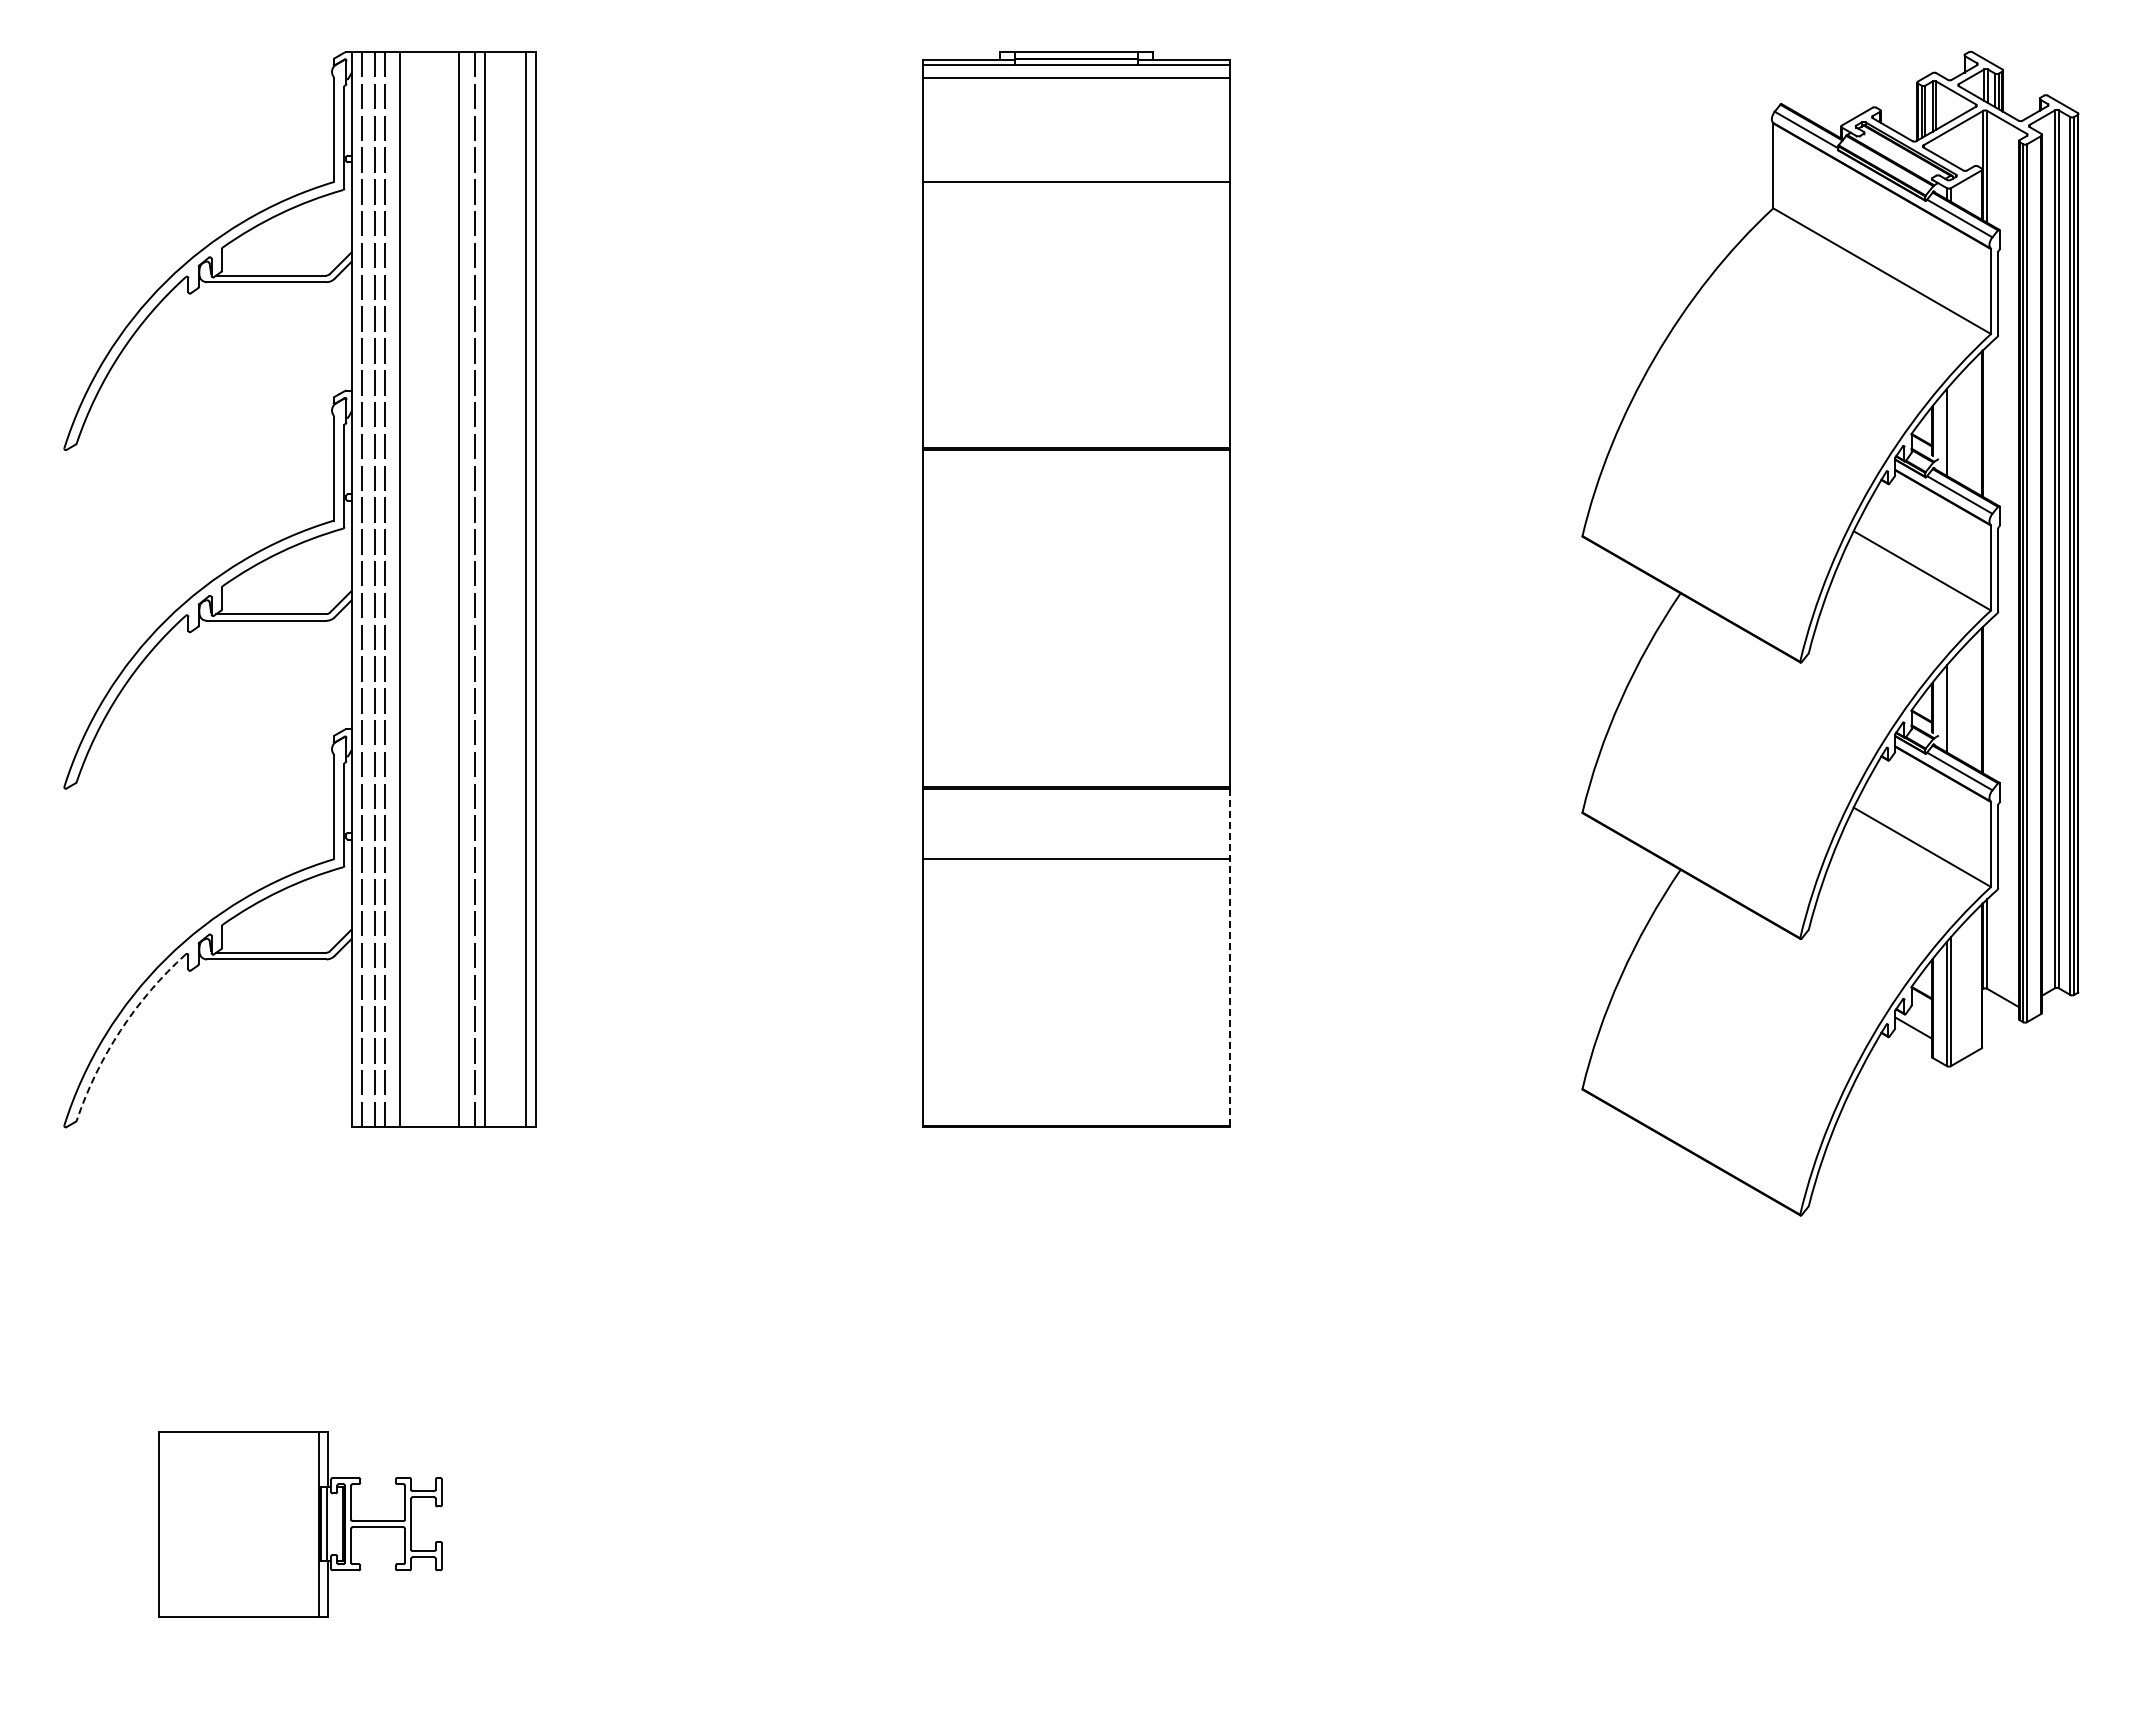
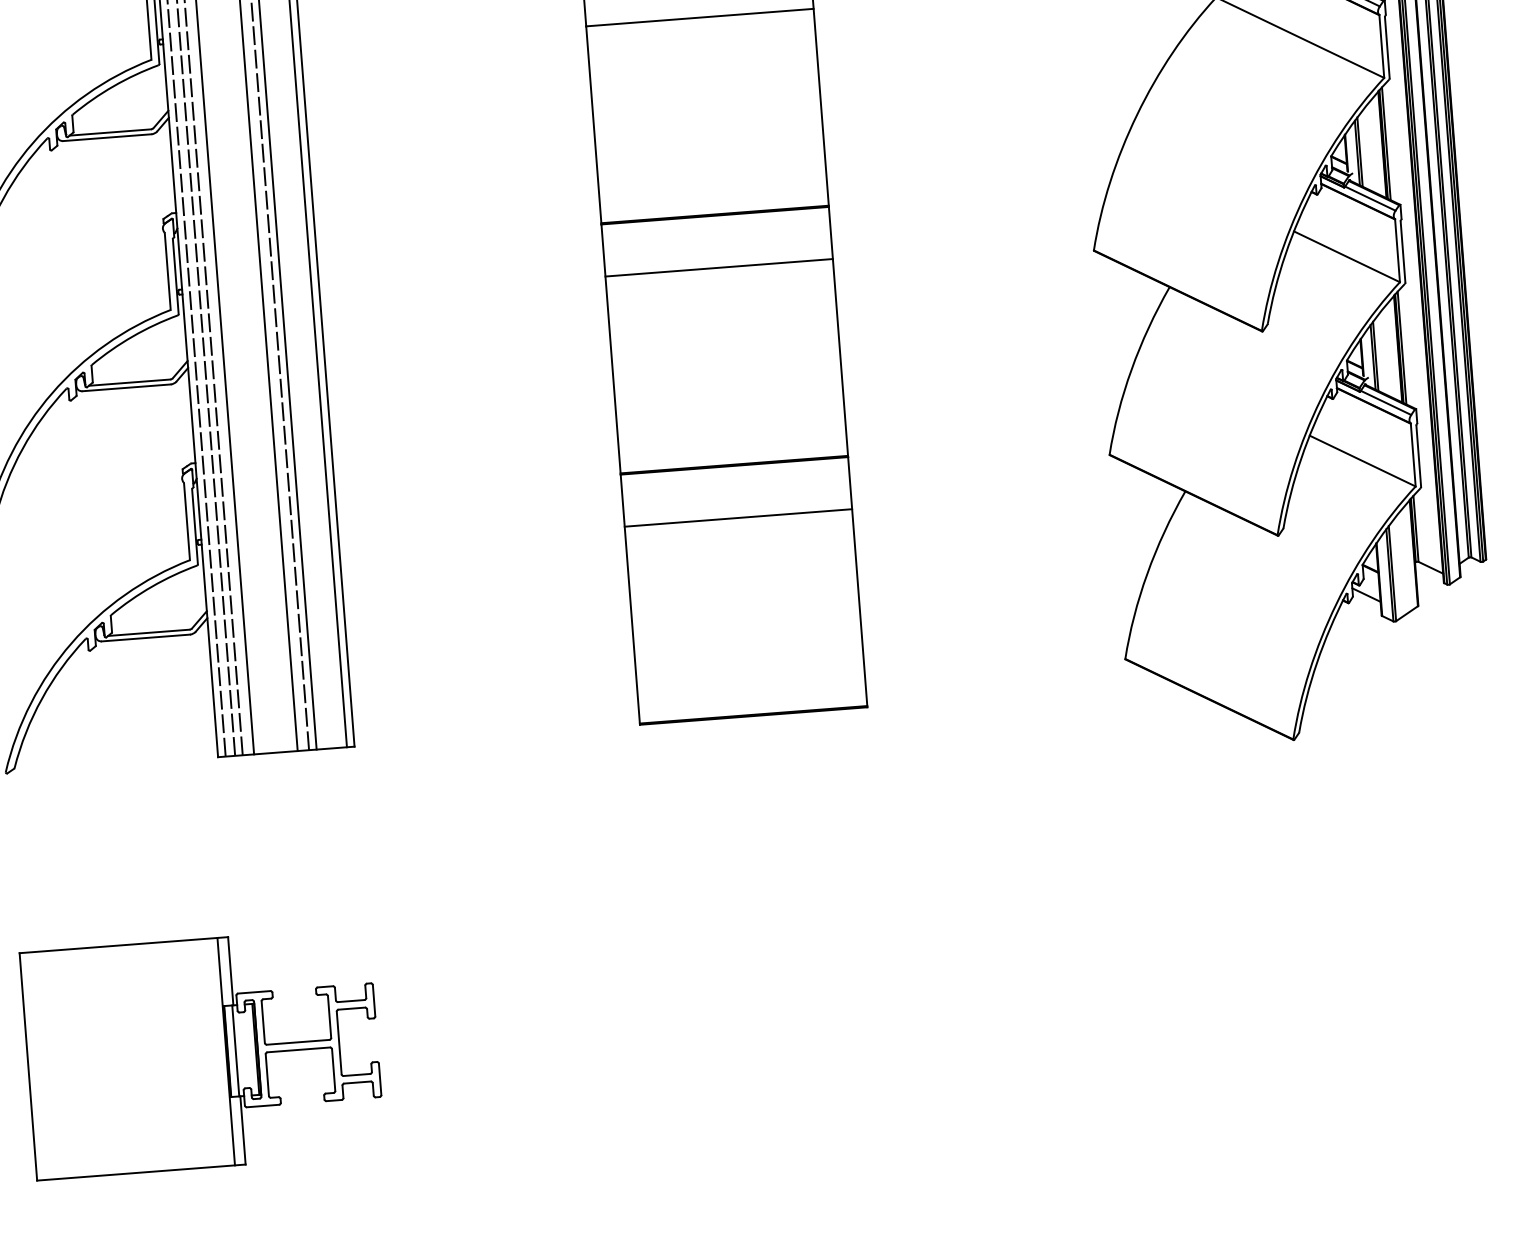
line: (1987, 422) -> (1386, 143), added
line: (1950, 431) -> (1359, 152), added
line: (1076, 520) -> (719, 267), added
line: (1987, 699) -> (1402, 348), added
line: (1950, 707) -> (1375, 356), added
line: (1230, 958) -> (857, 582), dashed -> solid
arc: (120, 1030) -> (41, 698), dashed -> solid
part: (300, 1523) -> (202, 1052), size x1.67

